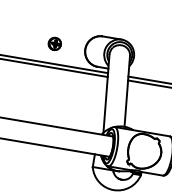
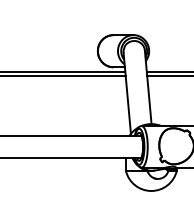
part: (54, 43) -> (65, 50), removed

